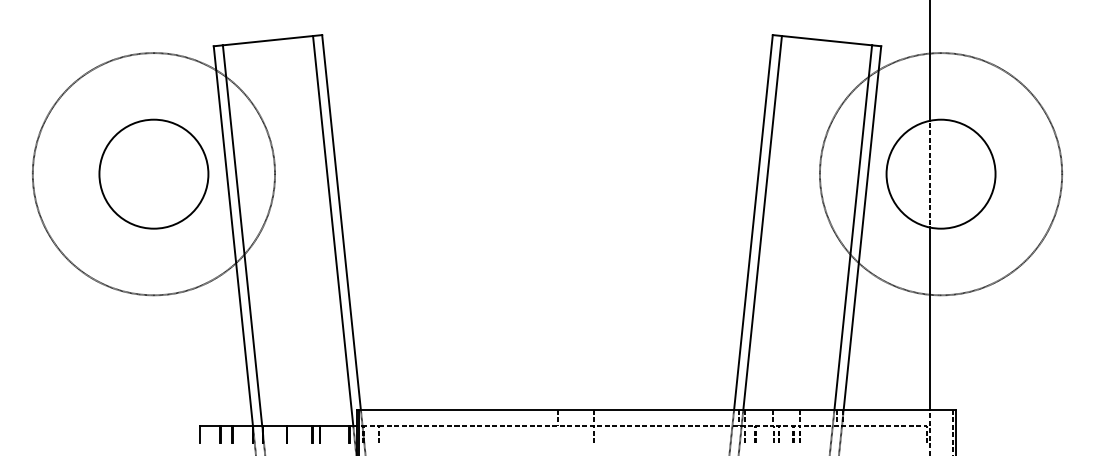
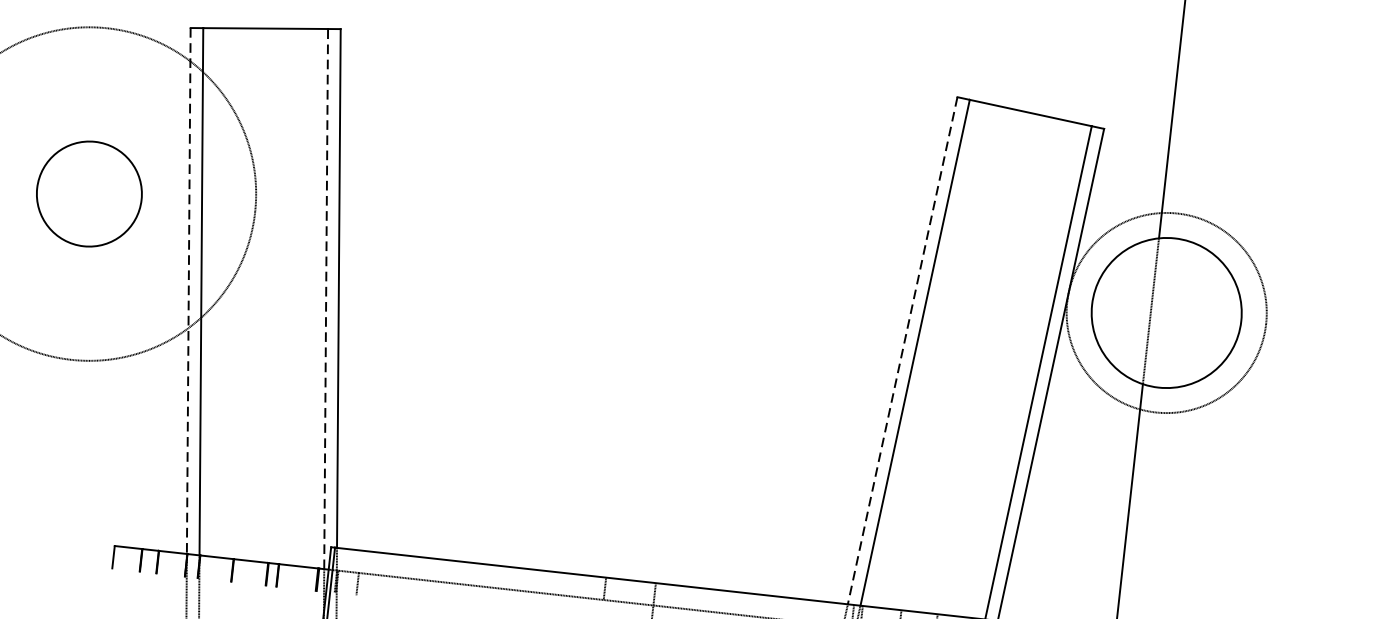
circle: (153, 173) -> (88, 193), size x0.7
circle: (940, 174) -> (1165, 313), size x0.6
line: (753, 222) -> (902, 350), solid -> dashed
line: (333, 230) -> (326, 298), solid -> dashed
line: (233, 236) -> (188, 291), solid -> dashed

